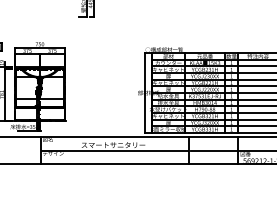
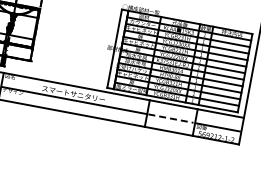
line: (213, 151) -> (170, 118), solid -> dashed

